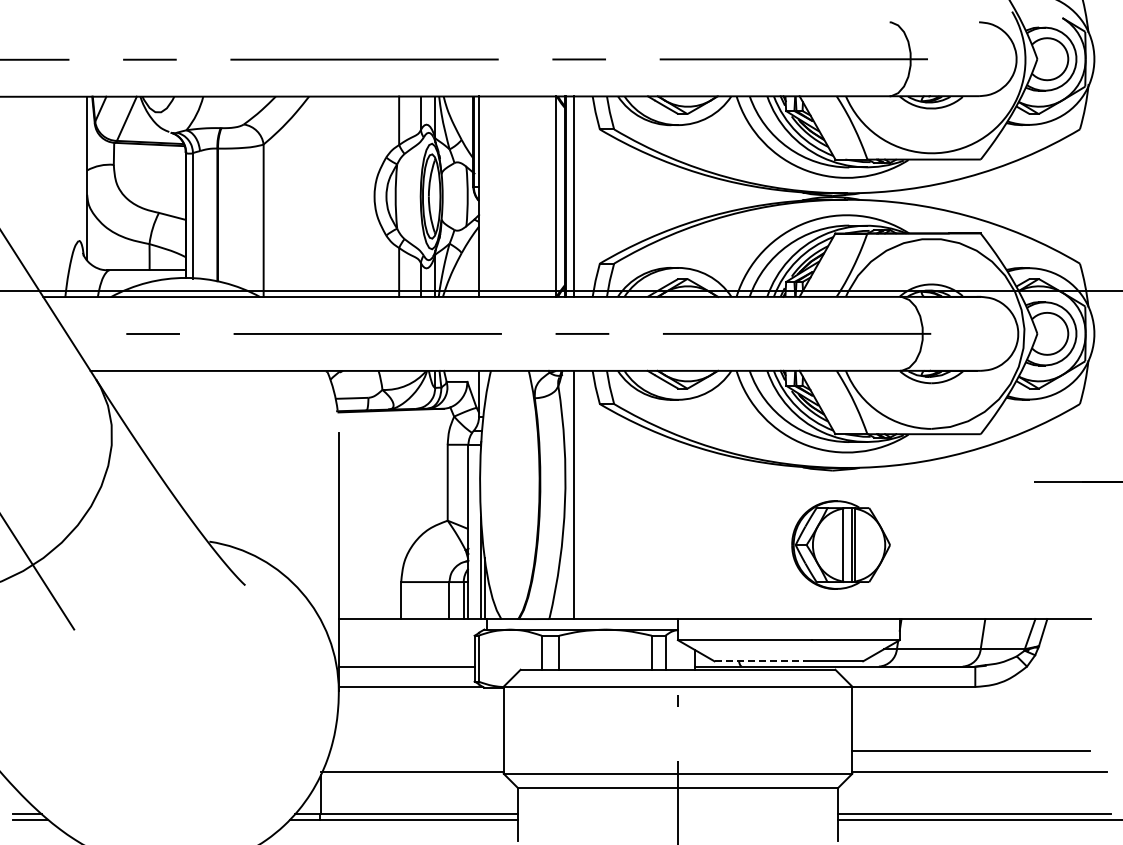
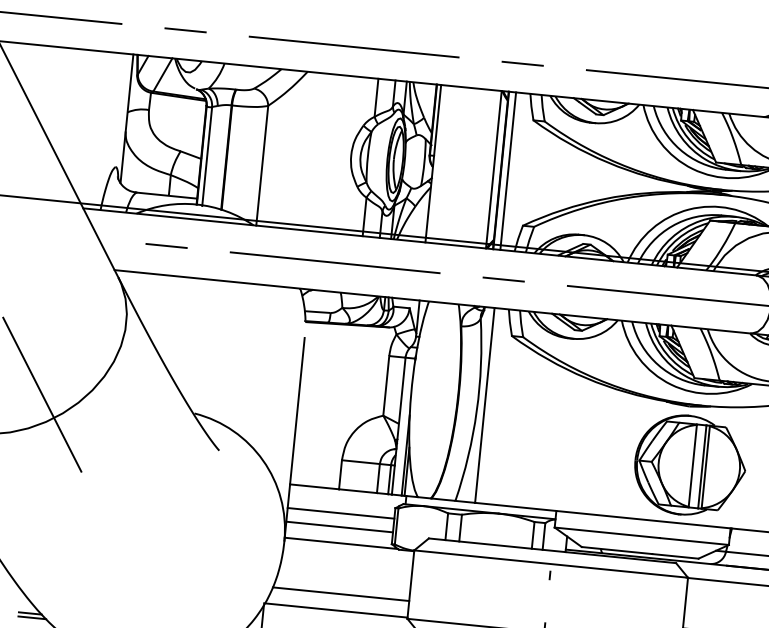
part: (840, 544) -> (689, 465), size x1.43
line: (406, 649) -> (340, 513), added
line: (759, 661) -> (617, 550), dashed -> solid
line: (416, 751) -> (340, 594), added

